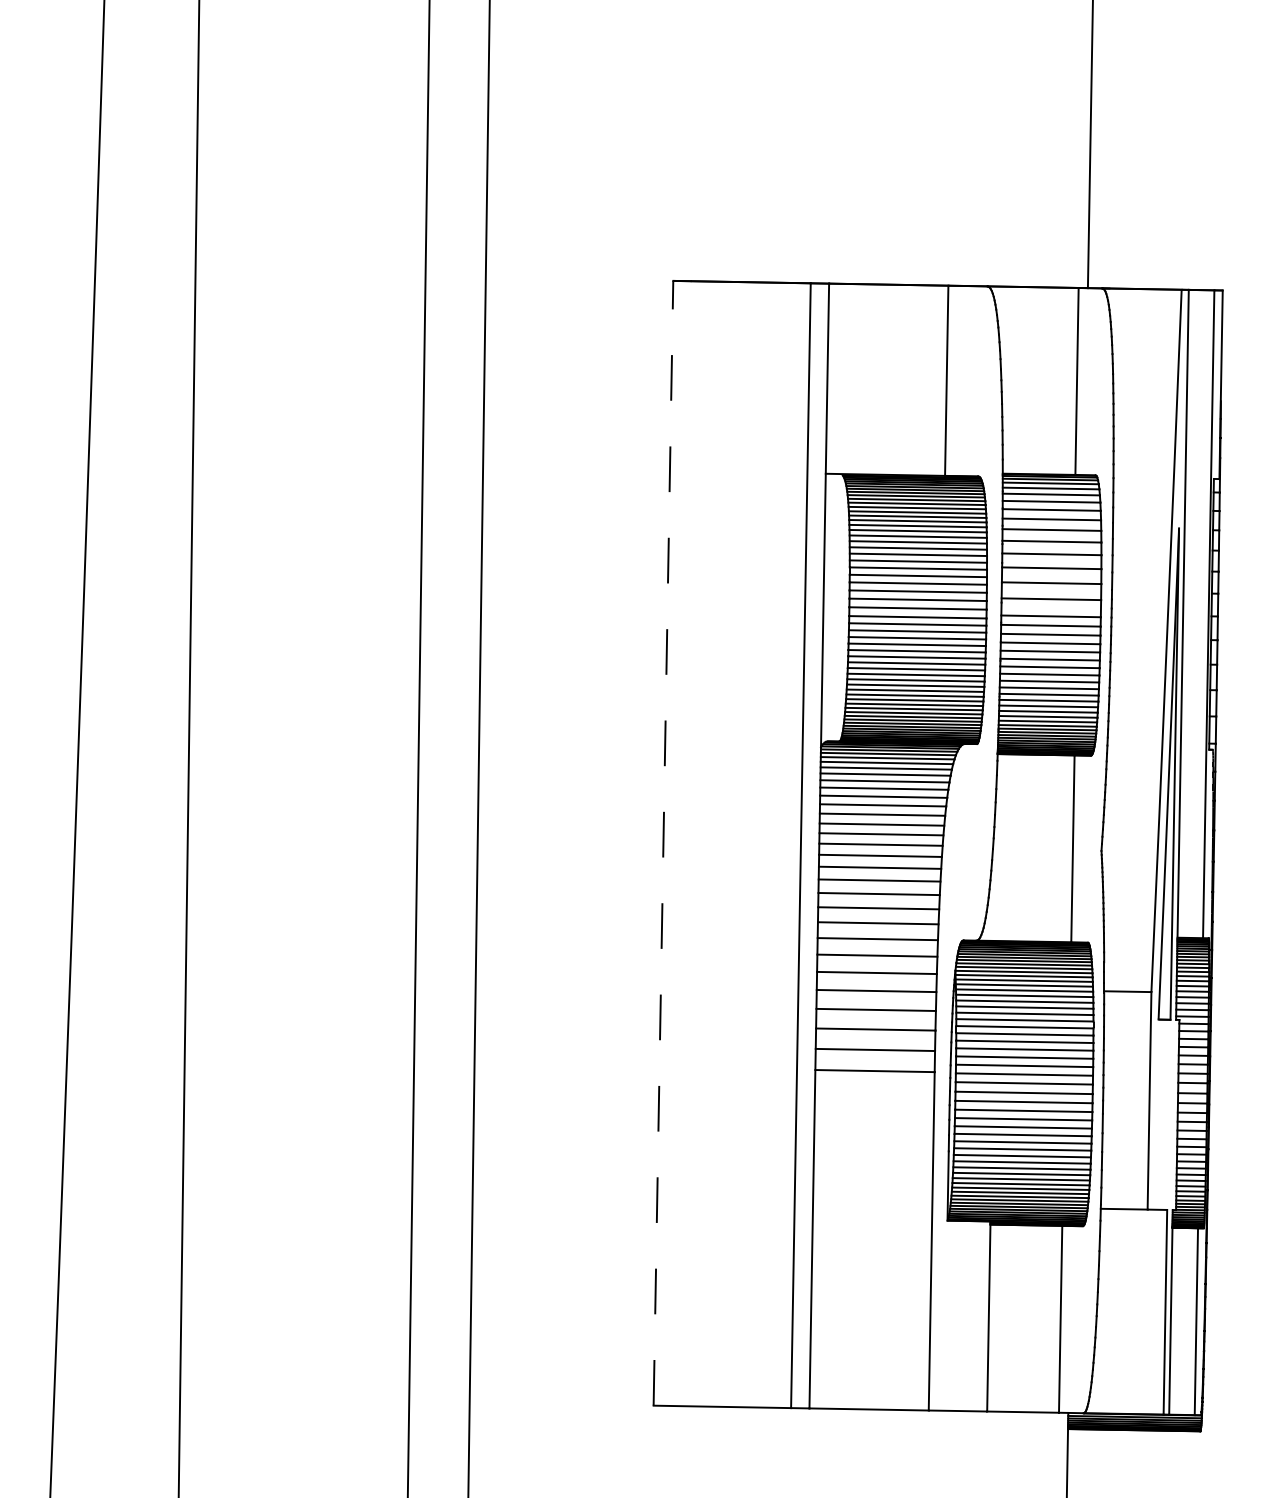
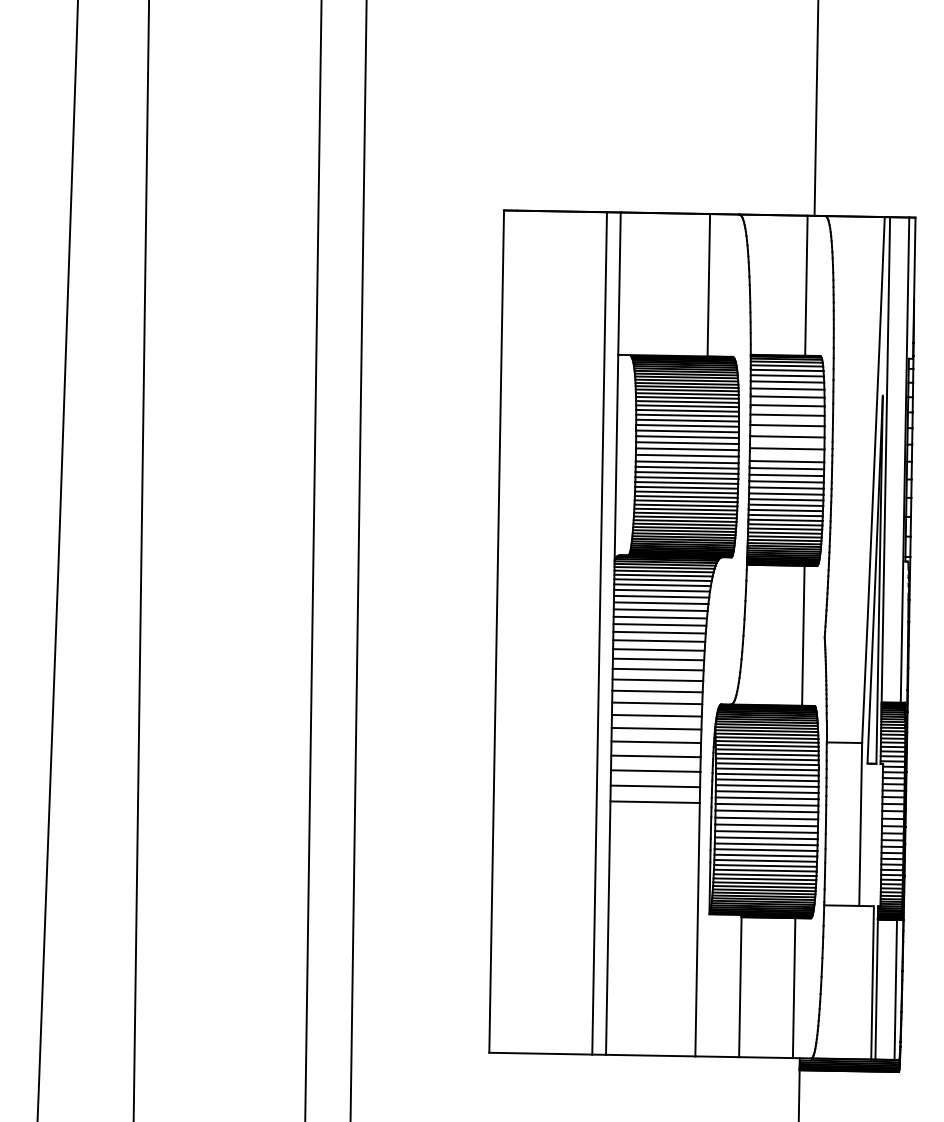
line: (663, 843) -> (496, 631), dashed -> solid

